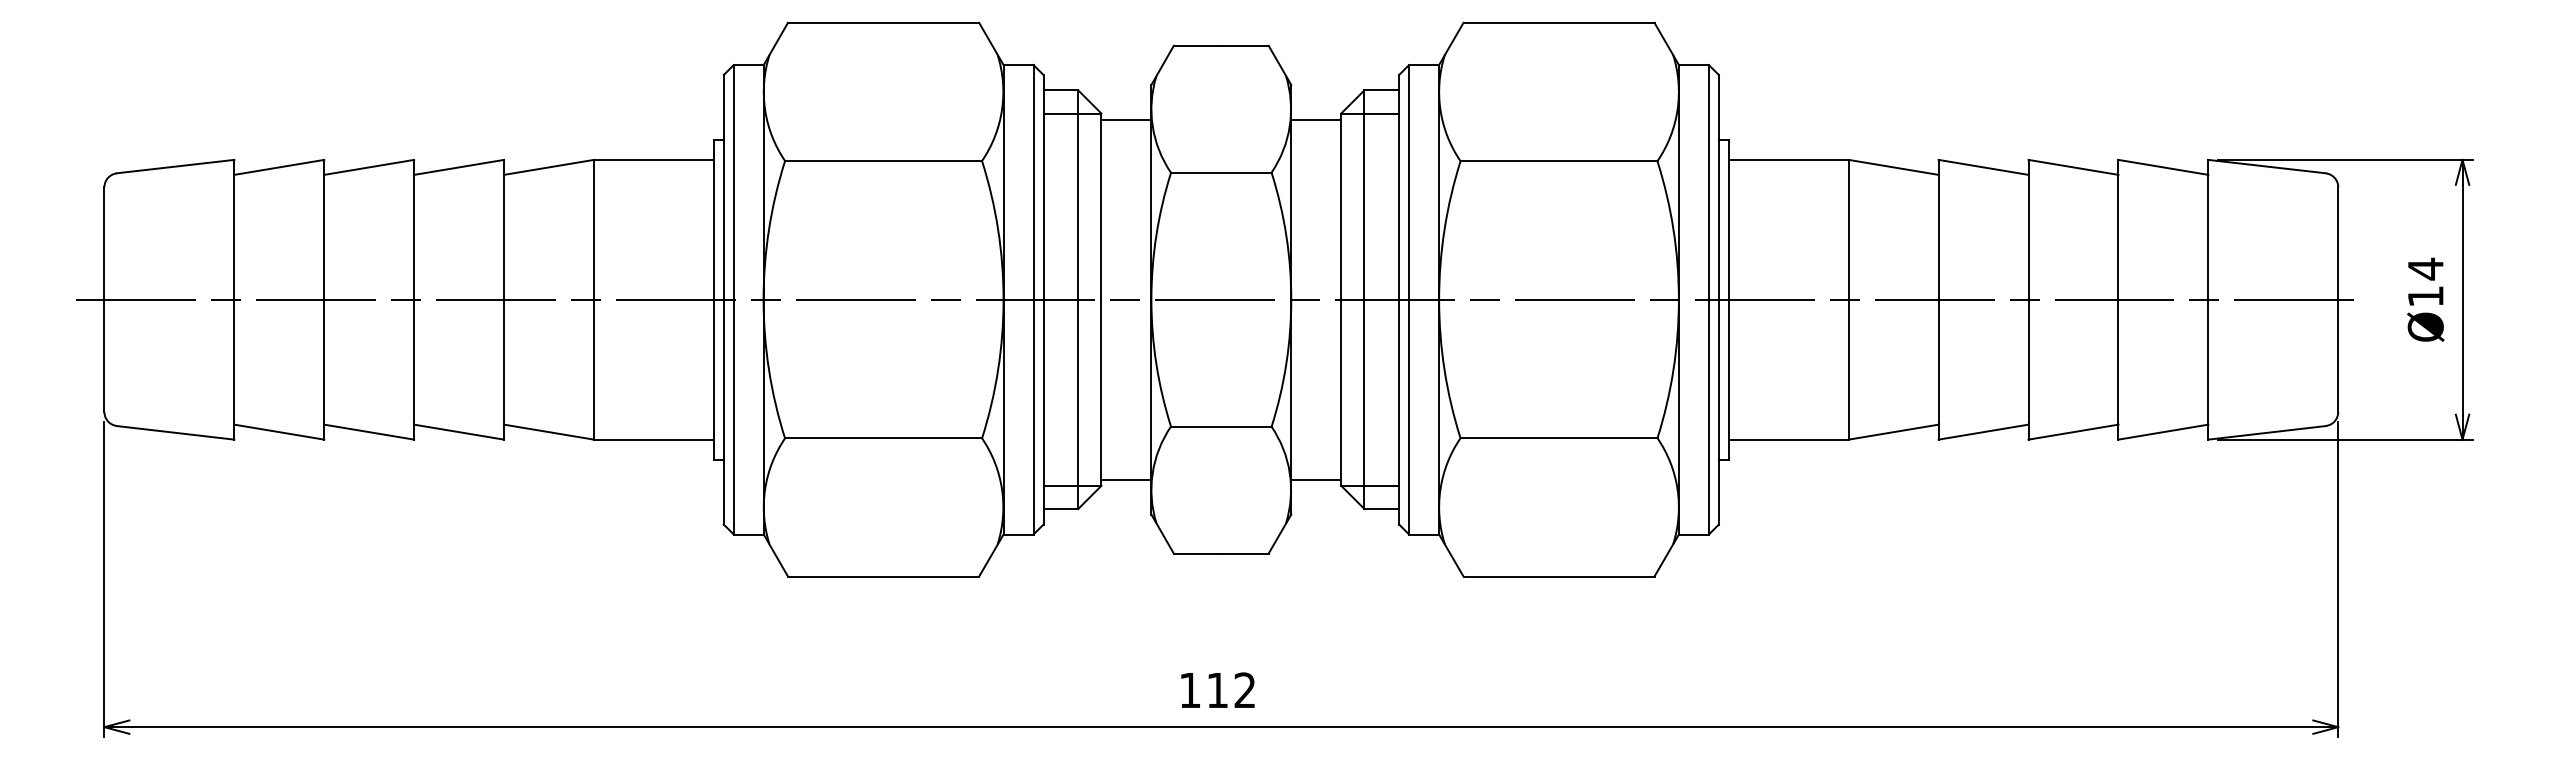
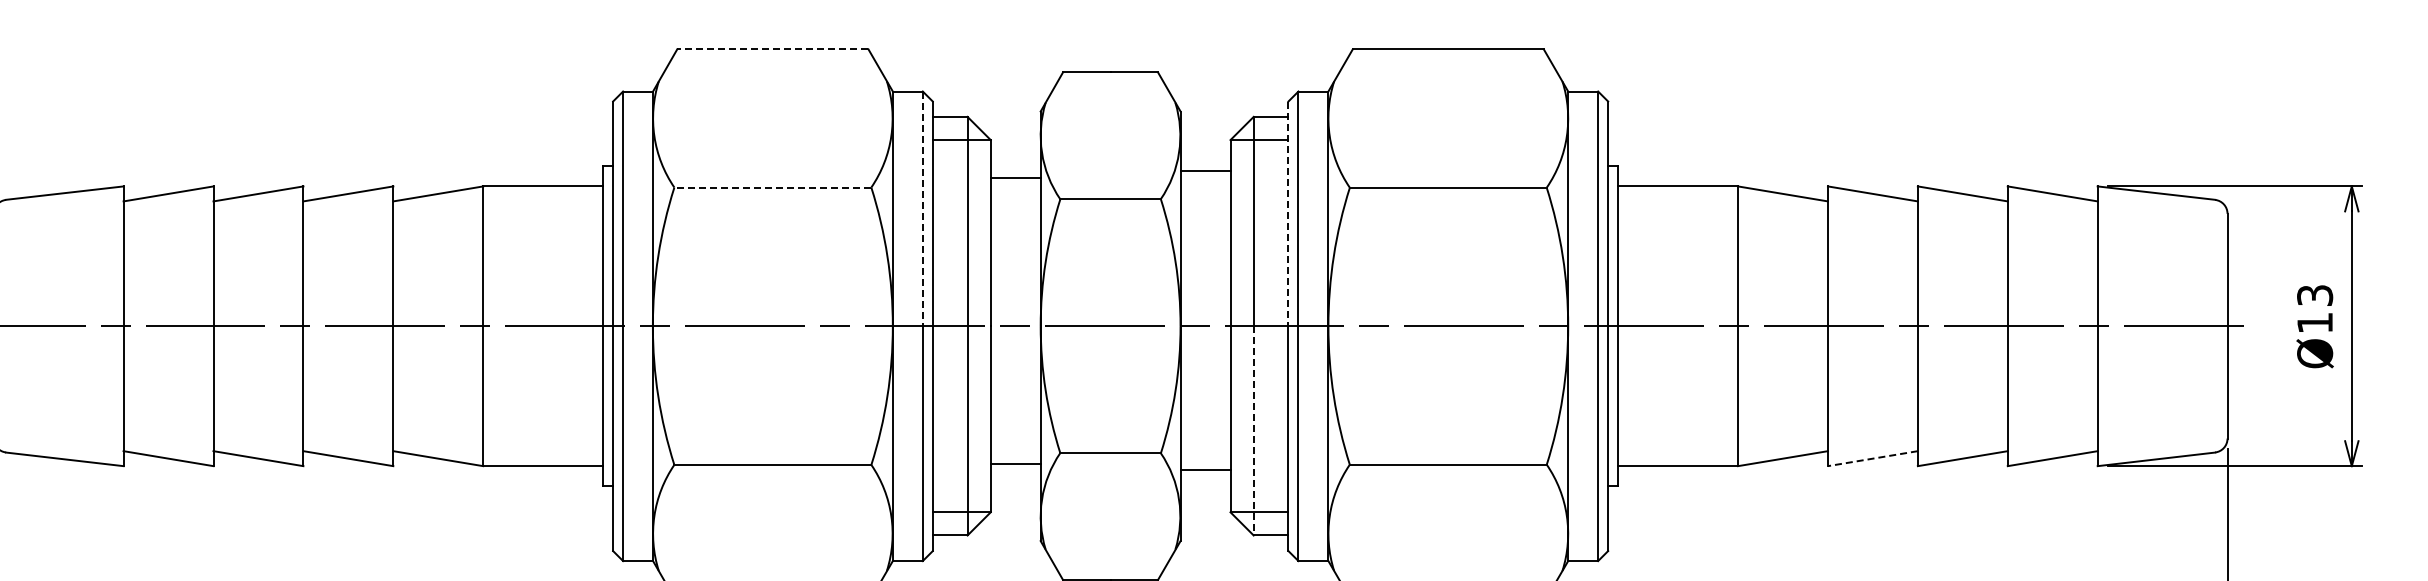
line: (883, 22) -> (772, 49), solid -> dashed
line: (1126, 119) -> (1015, 178), moved
line: (1316, 119) -> (1205, 171), moved
line: (883, 161) -> (772, 188), solid -> dashed
line: (1033, 182) -> (922, 209), solid -> dashed
line: (1399, 187) -> (1288, 214), solid -> dashed
text: (2425, 268) -> (2314, 295), Ø14 -> Ø13
line: (1364, 404) -> (1253, 431), solid -> dashed
line: (1983, 432) -> (1872, 459), solid -> dashed
line: (1126, 479) -> (1015, 464), moved
line: (1316, 479) -> (1205, 470), moved

